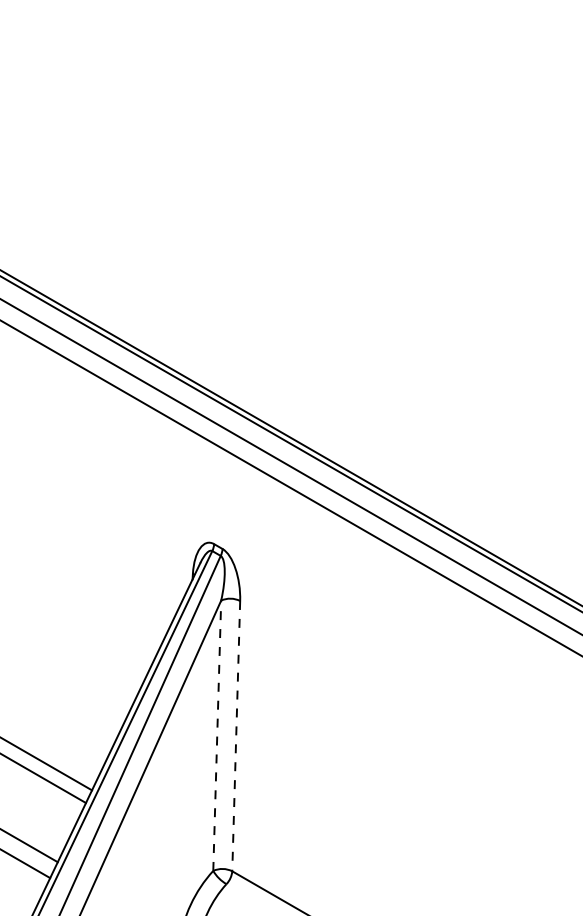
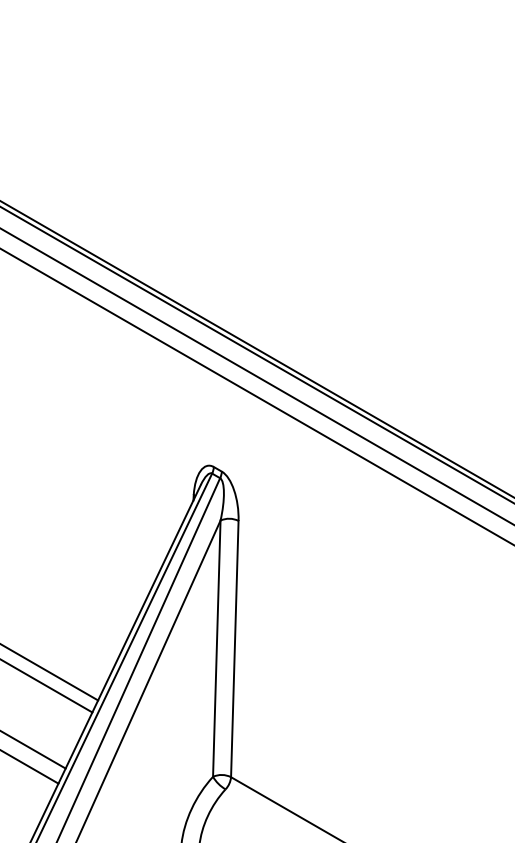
line: (217, 735) -> (217, 648), dashed -> solid
line: (236, 736) -> (235, 649), dashed -> solid

